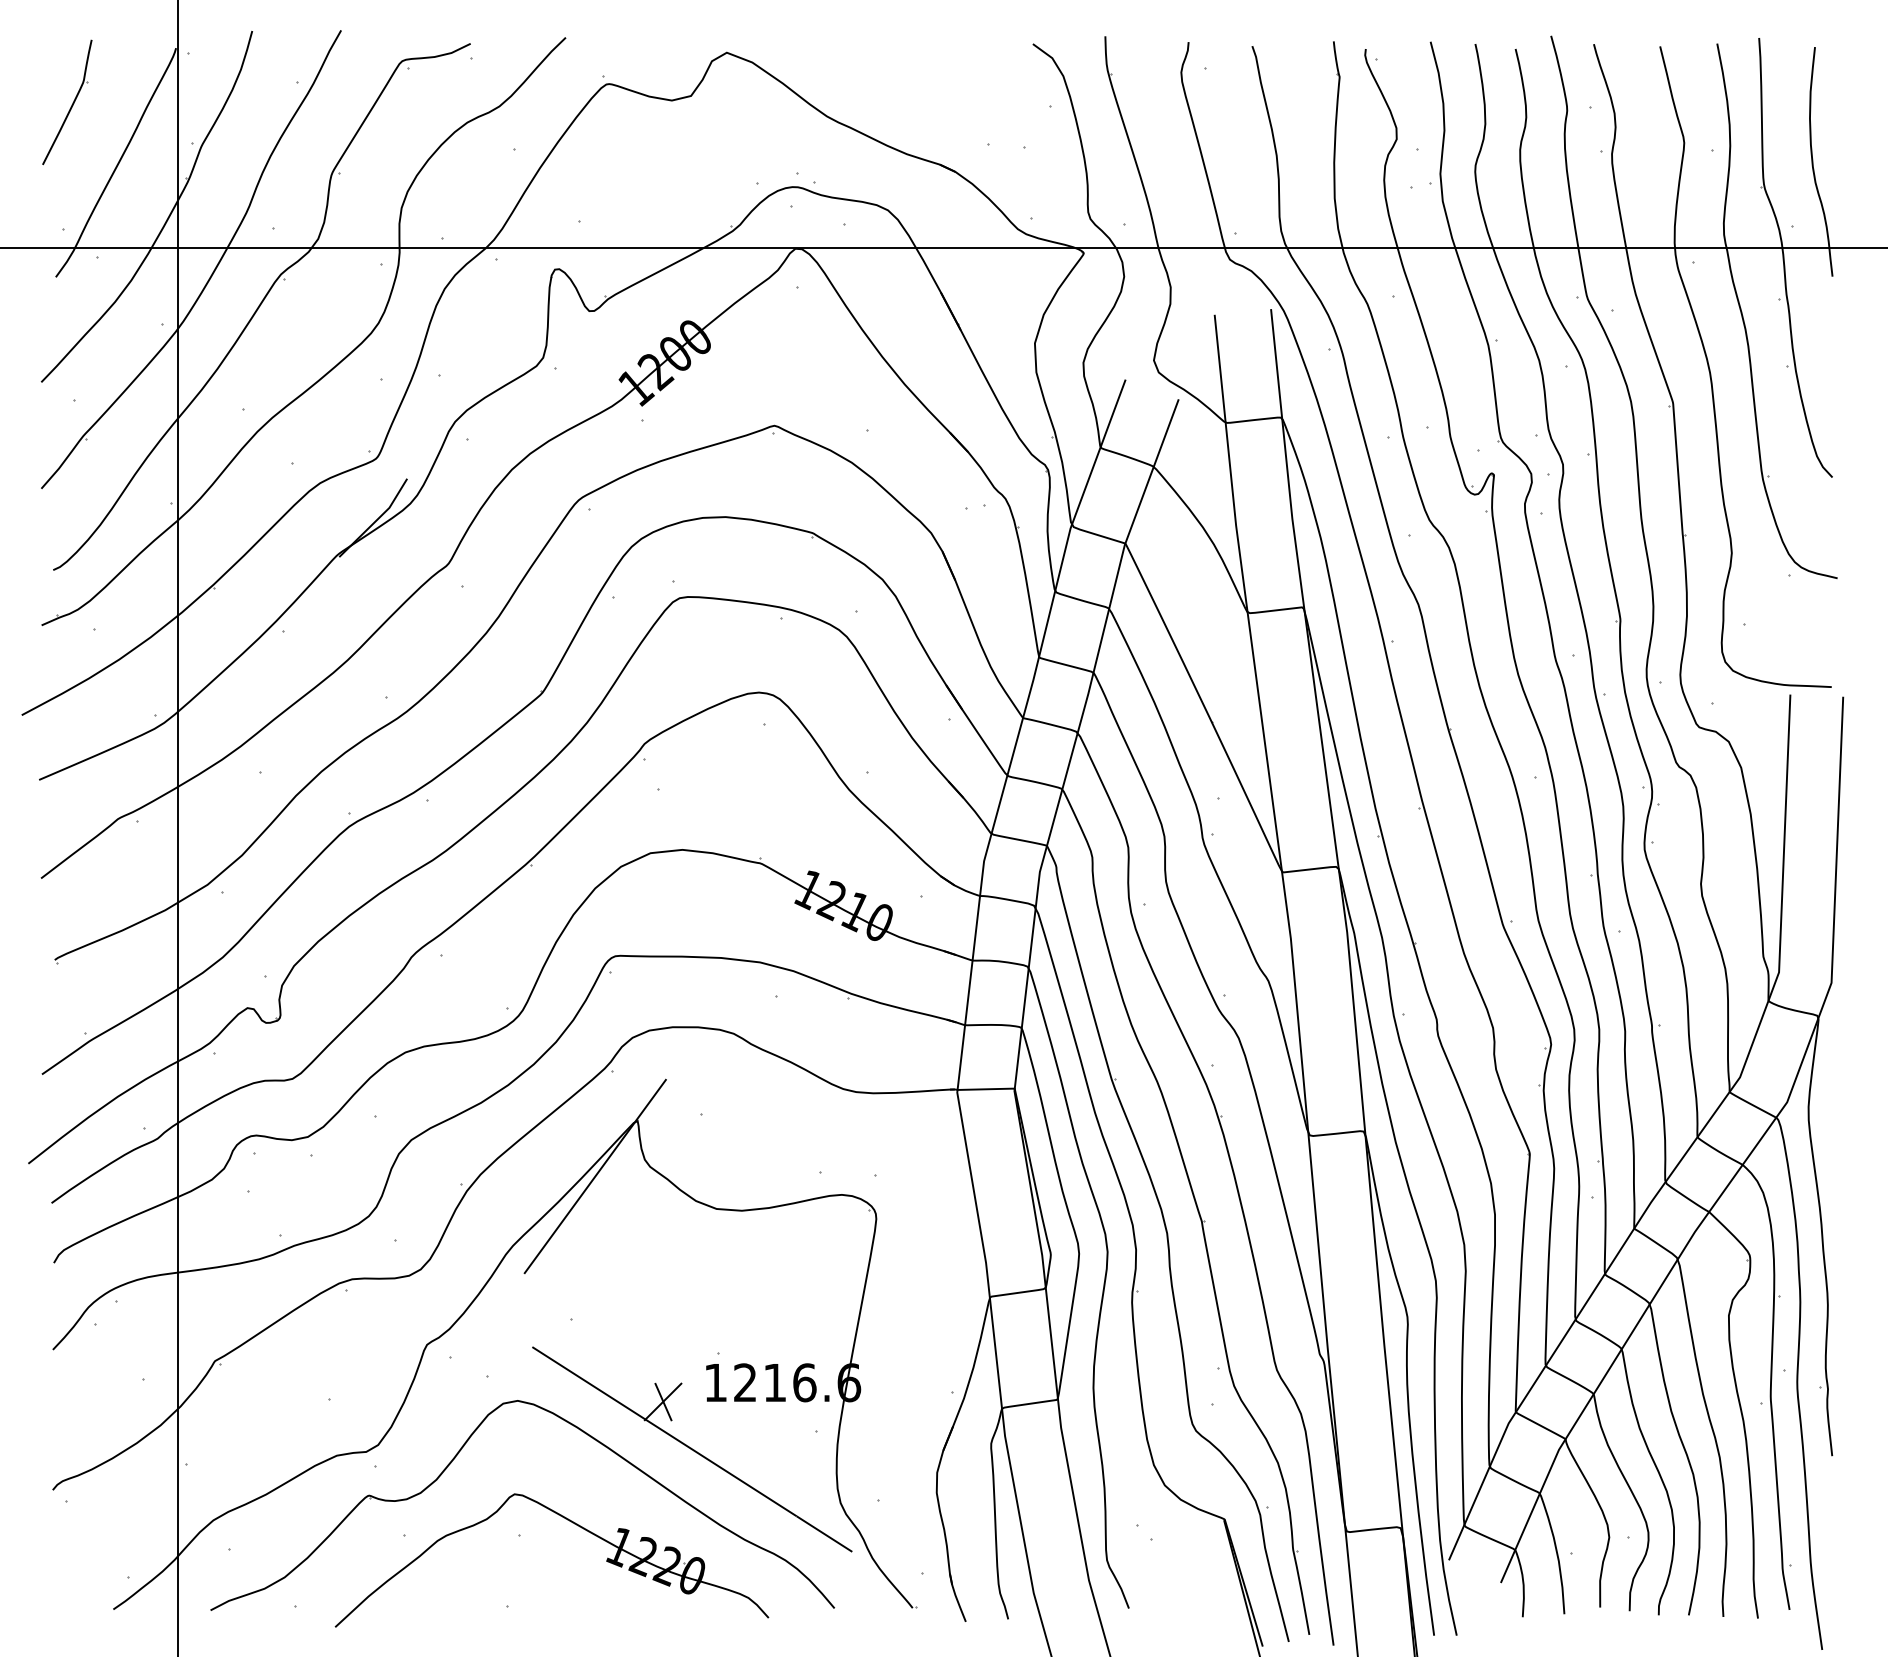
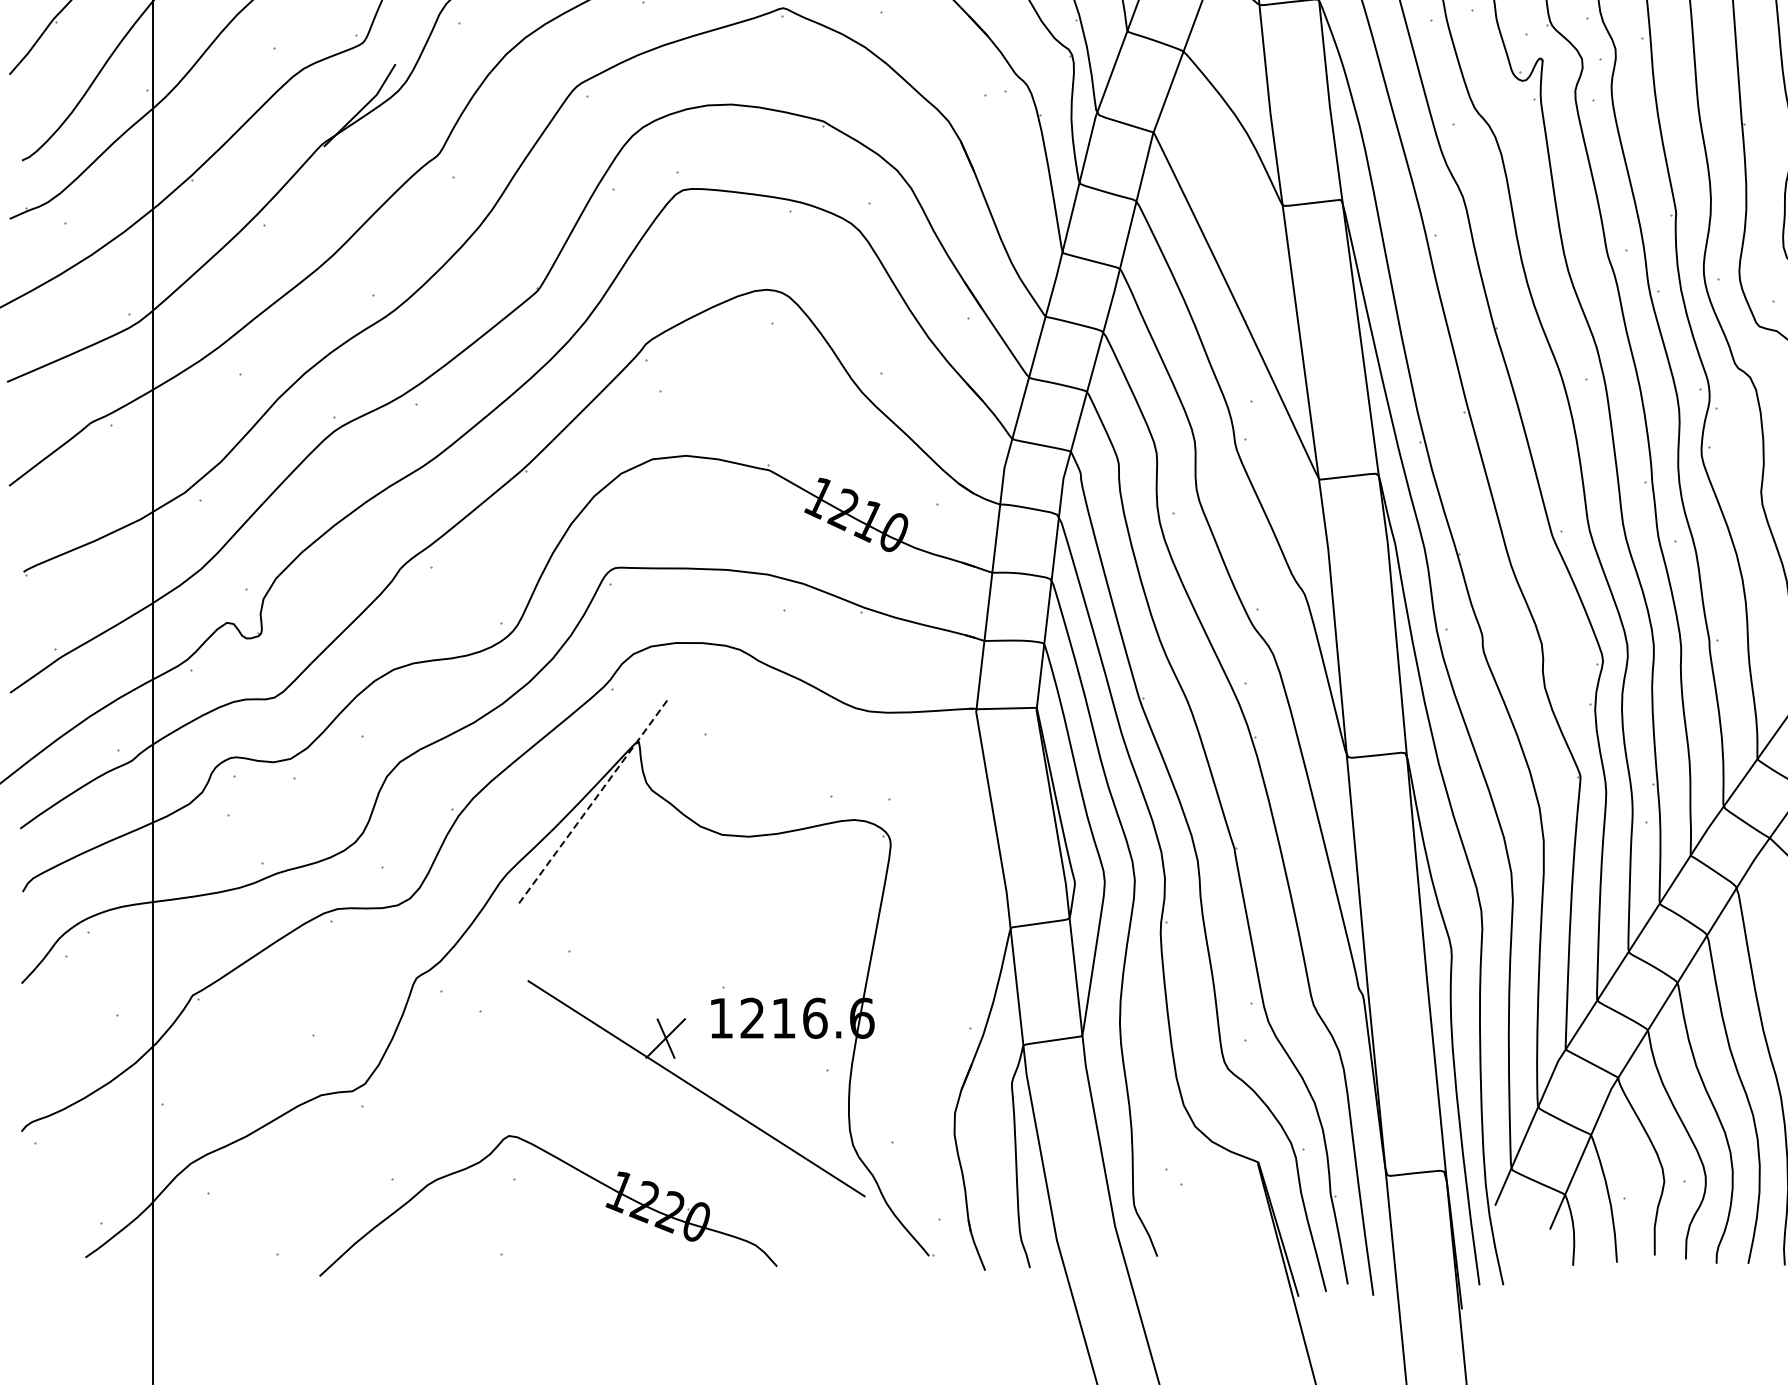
line: (595, 1176) -> (594, 800), solid -> dashed
part: (458, 1454) -> (449, 1094), removed

